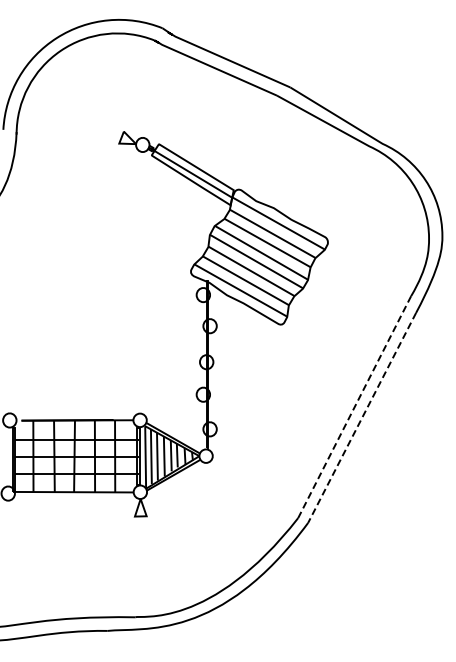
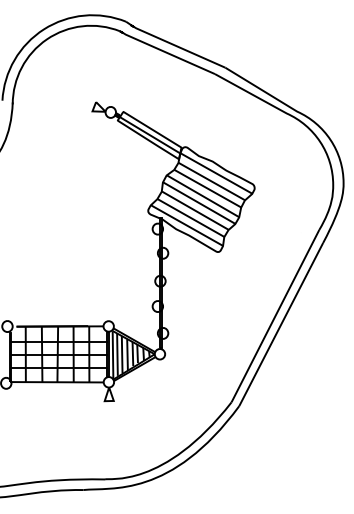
line: (354, 407) -> (275, 316), dashed -> solid
line: (361, 418) -> (280, 324), dashed -> solid

